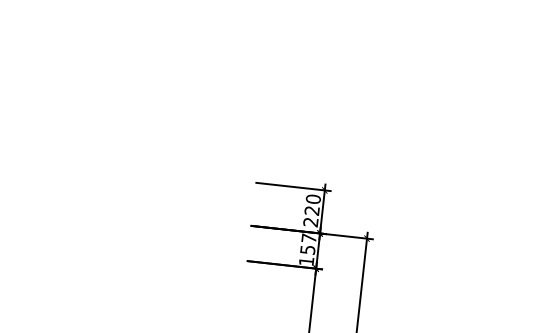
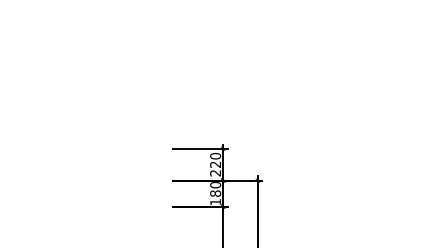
text: (308, 244) -> (215, 189), 157 -> 180

